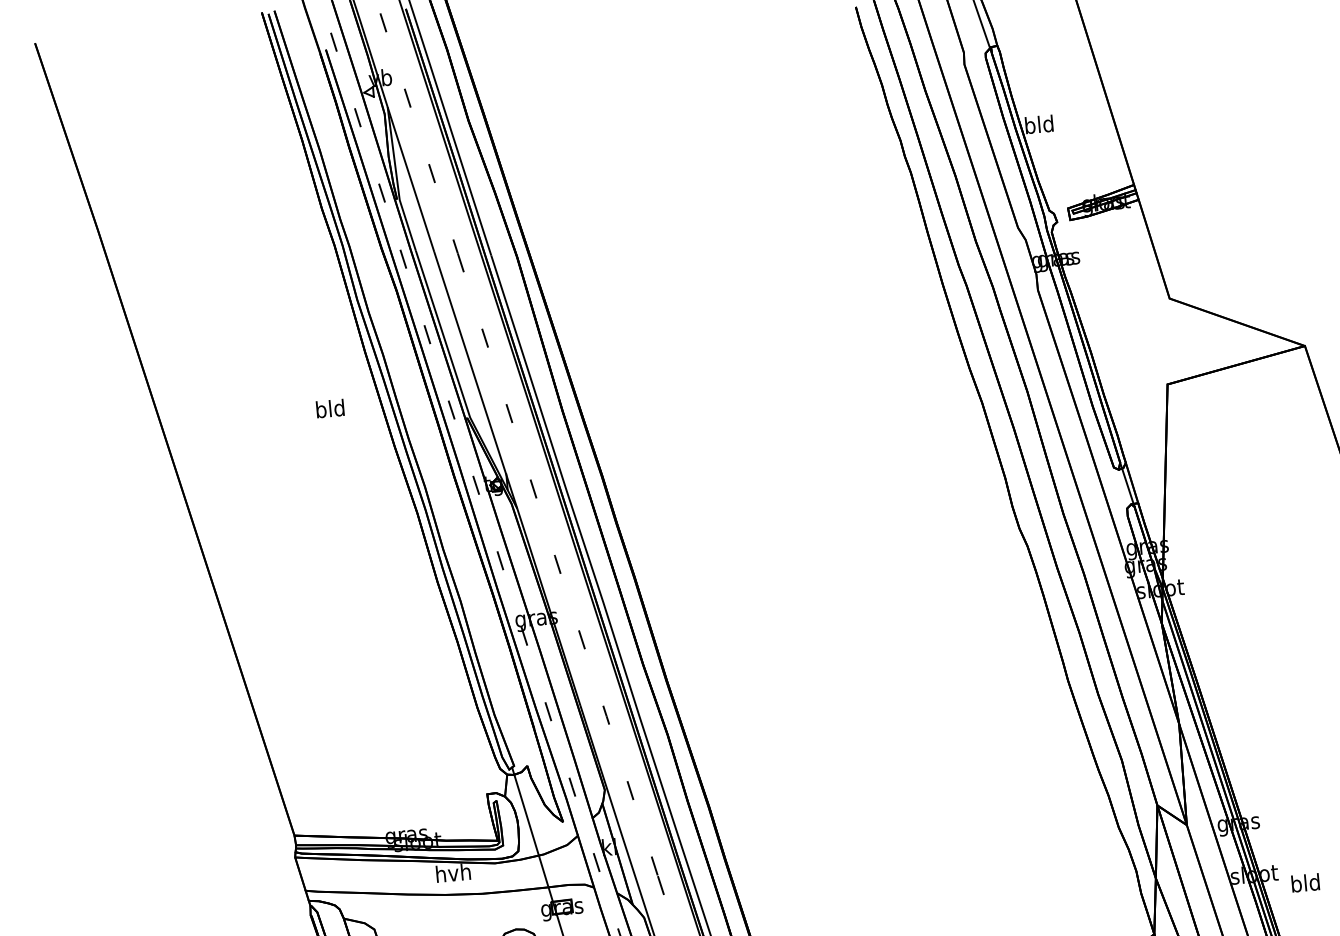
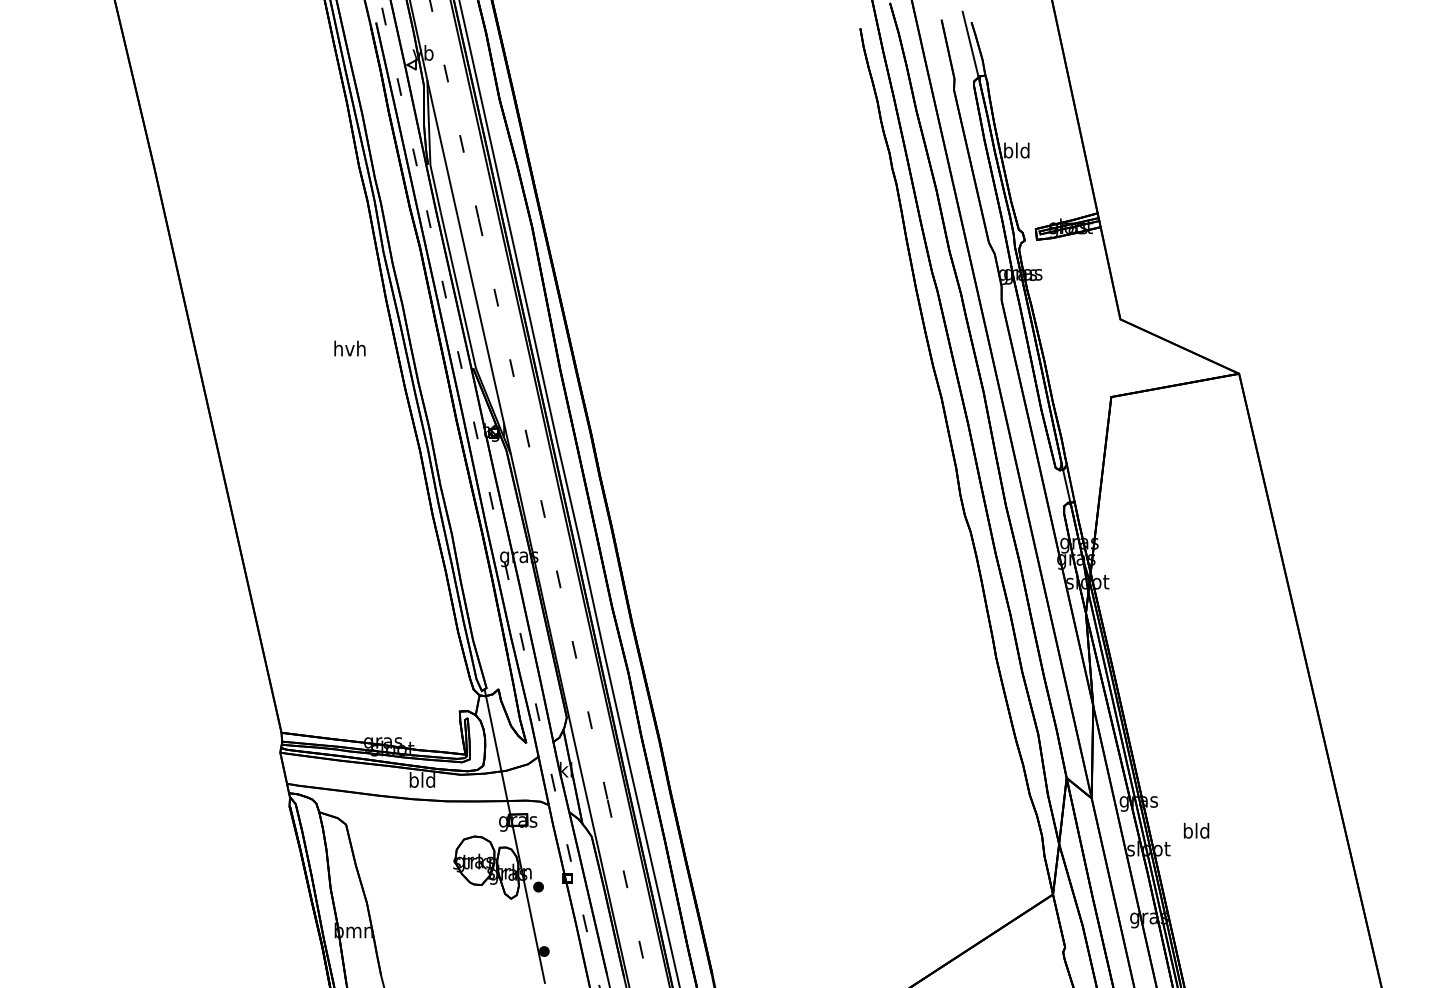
text: (329, 408) -> (349, 348), bld -> hvh
text: (453, 872) -> (422, 779), hvh -> bld
text: (1305, 882) -> (1196, 830), moved

